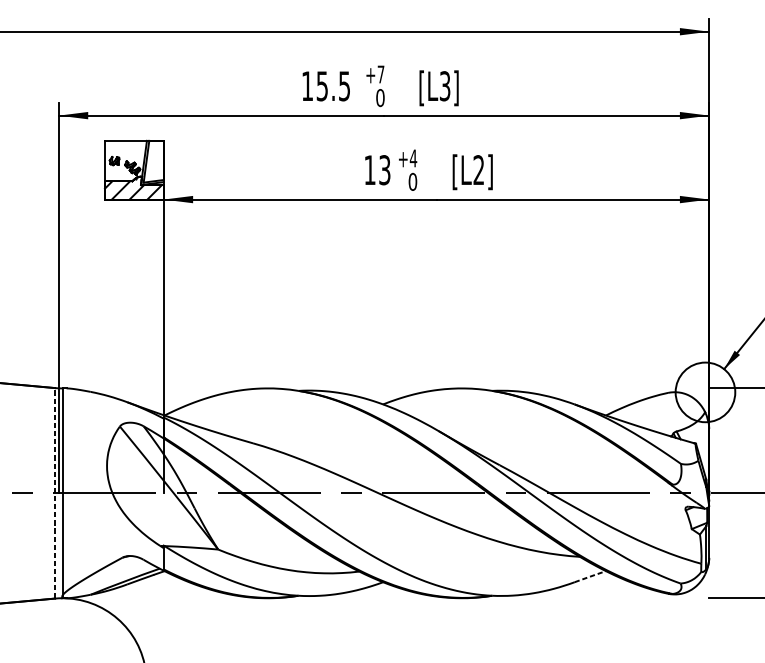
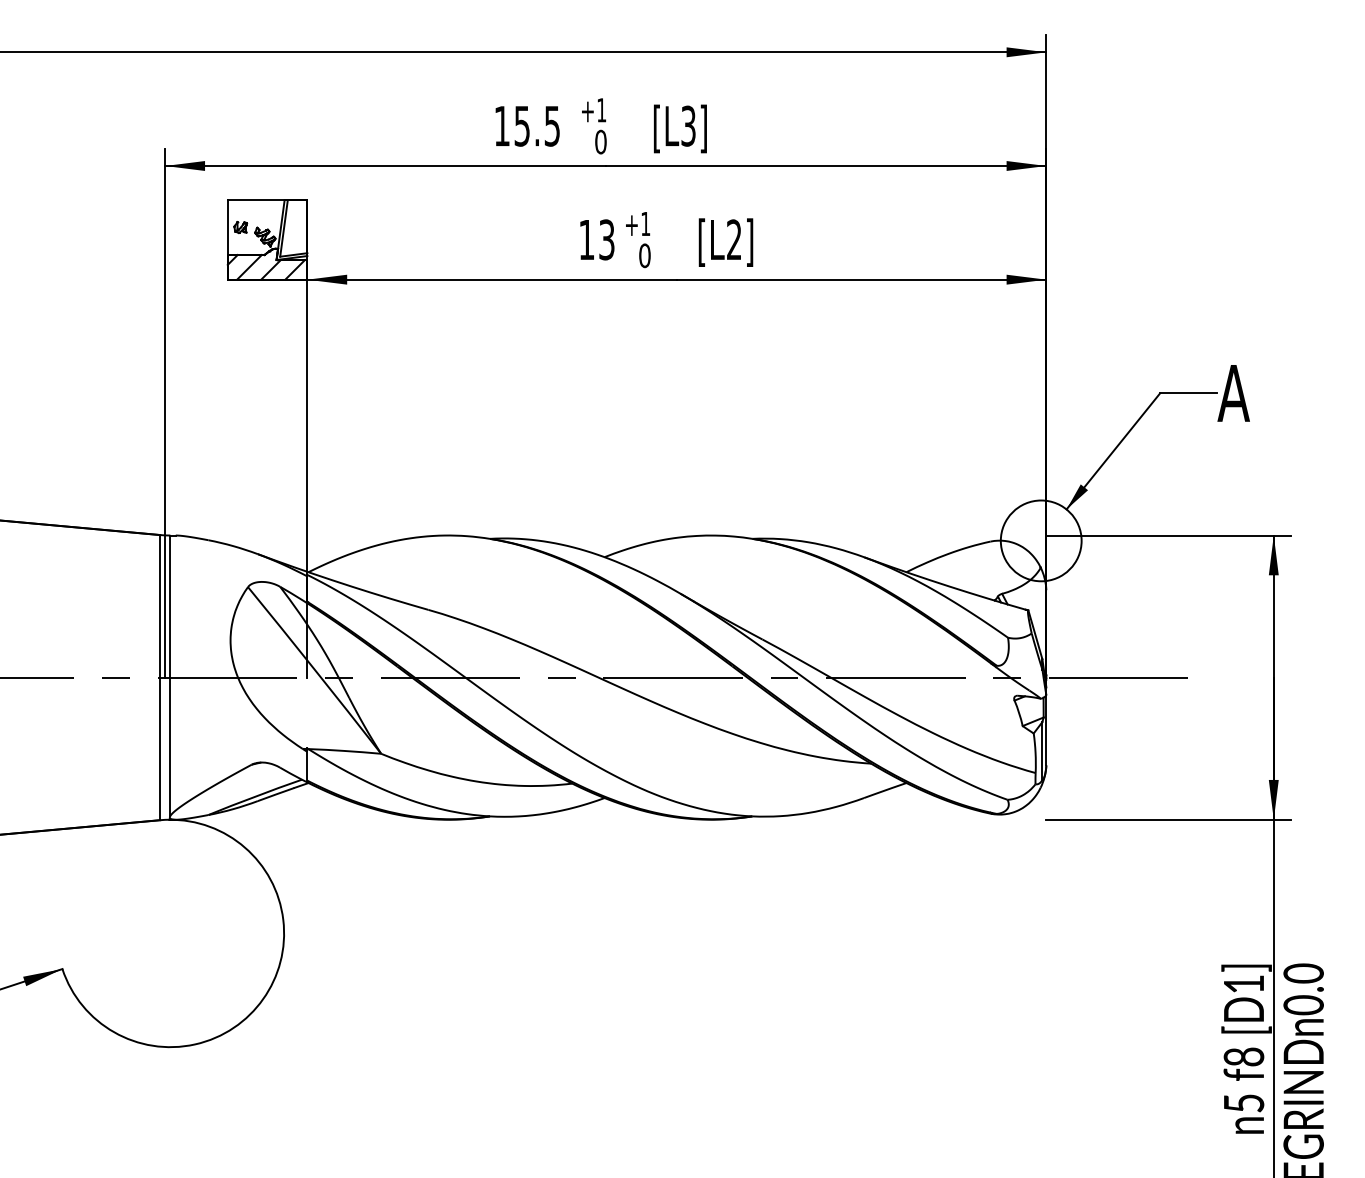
text: (380, 74) -> (601, 110), +7 -> +1
text: (413, 158) -> (645, 223), +4 -> +1
line: (55, 493) -> (160, 677), dashed -> solid
line: (589, 576) -> (884, 790), dashed -> solid

